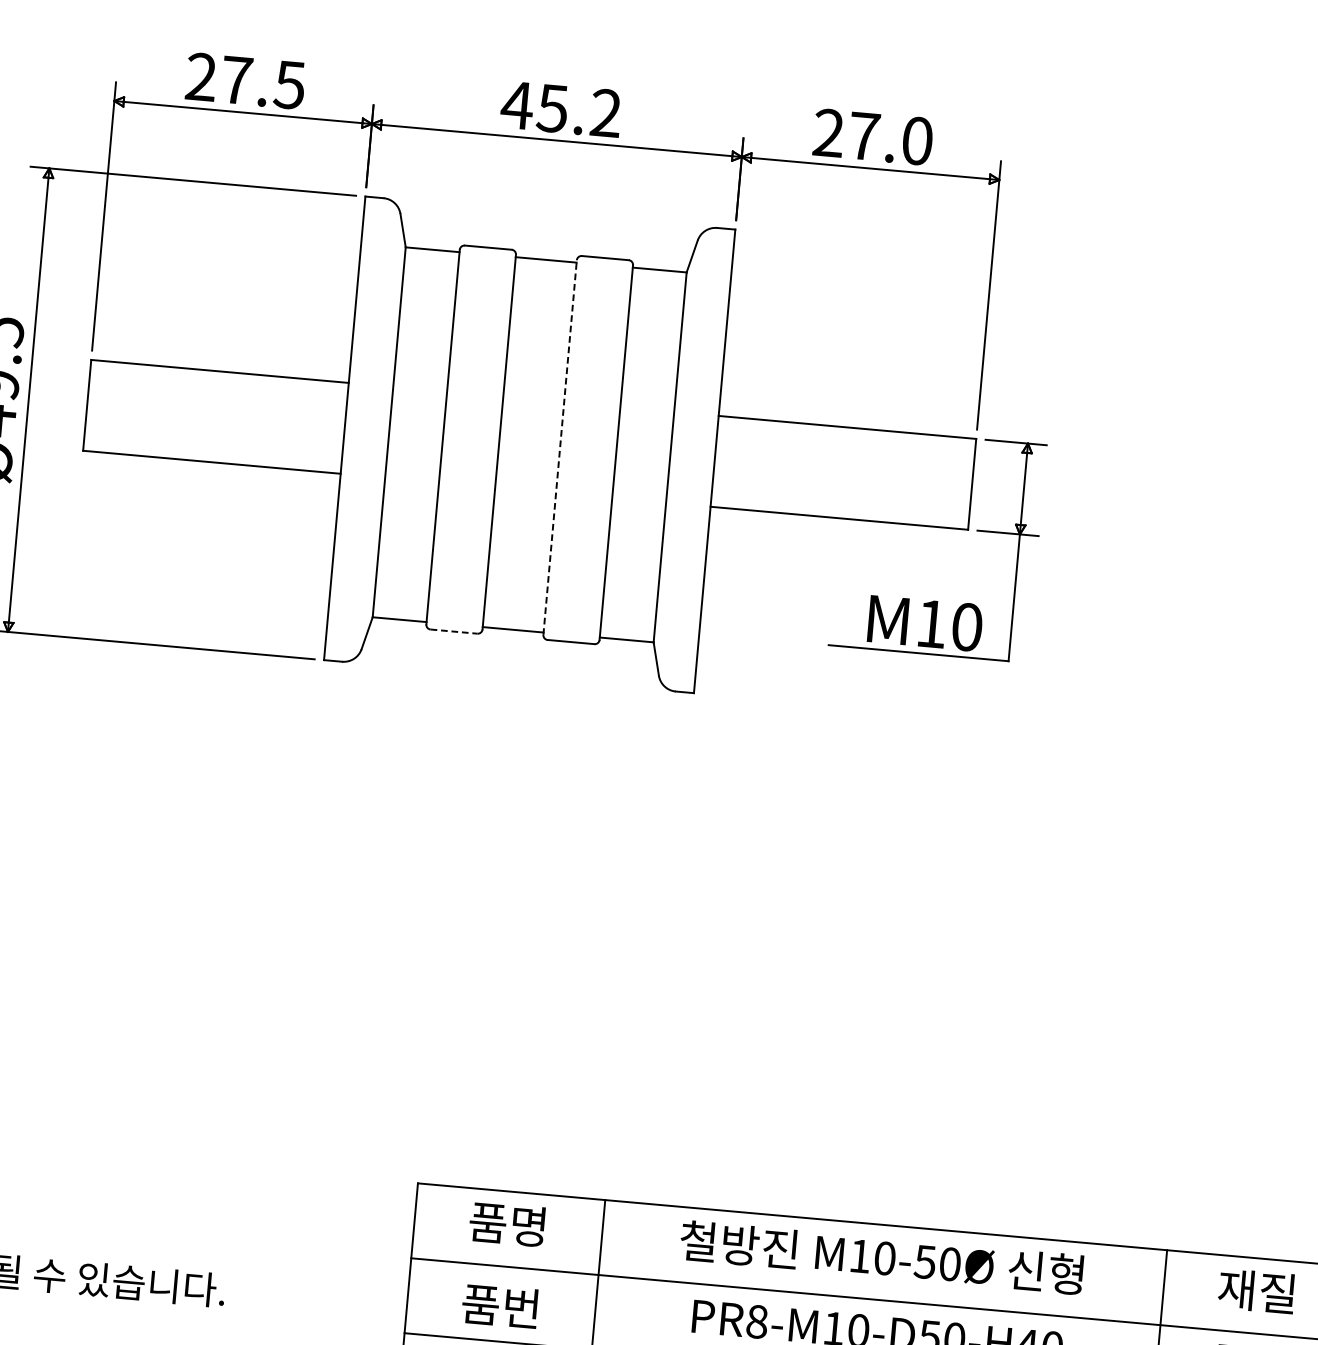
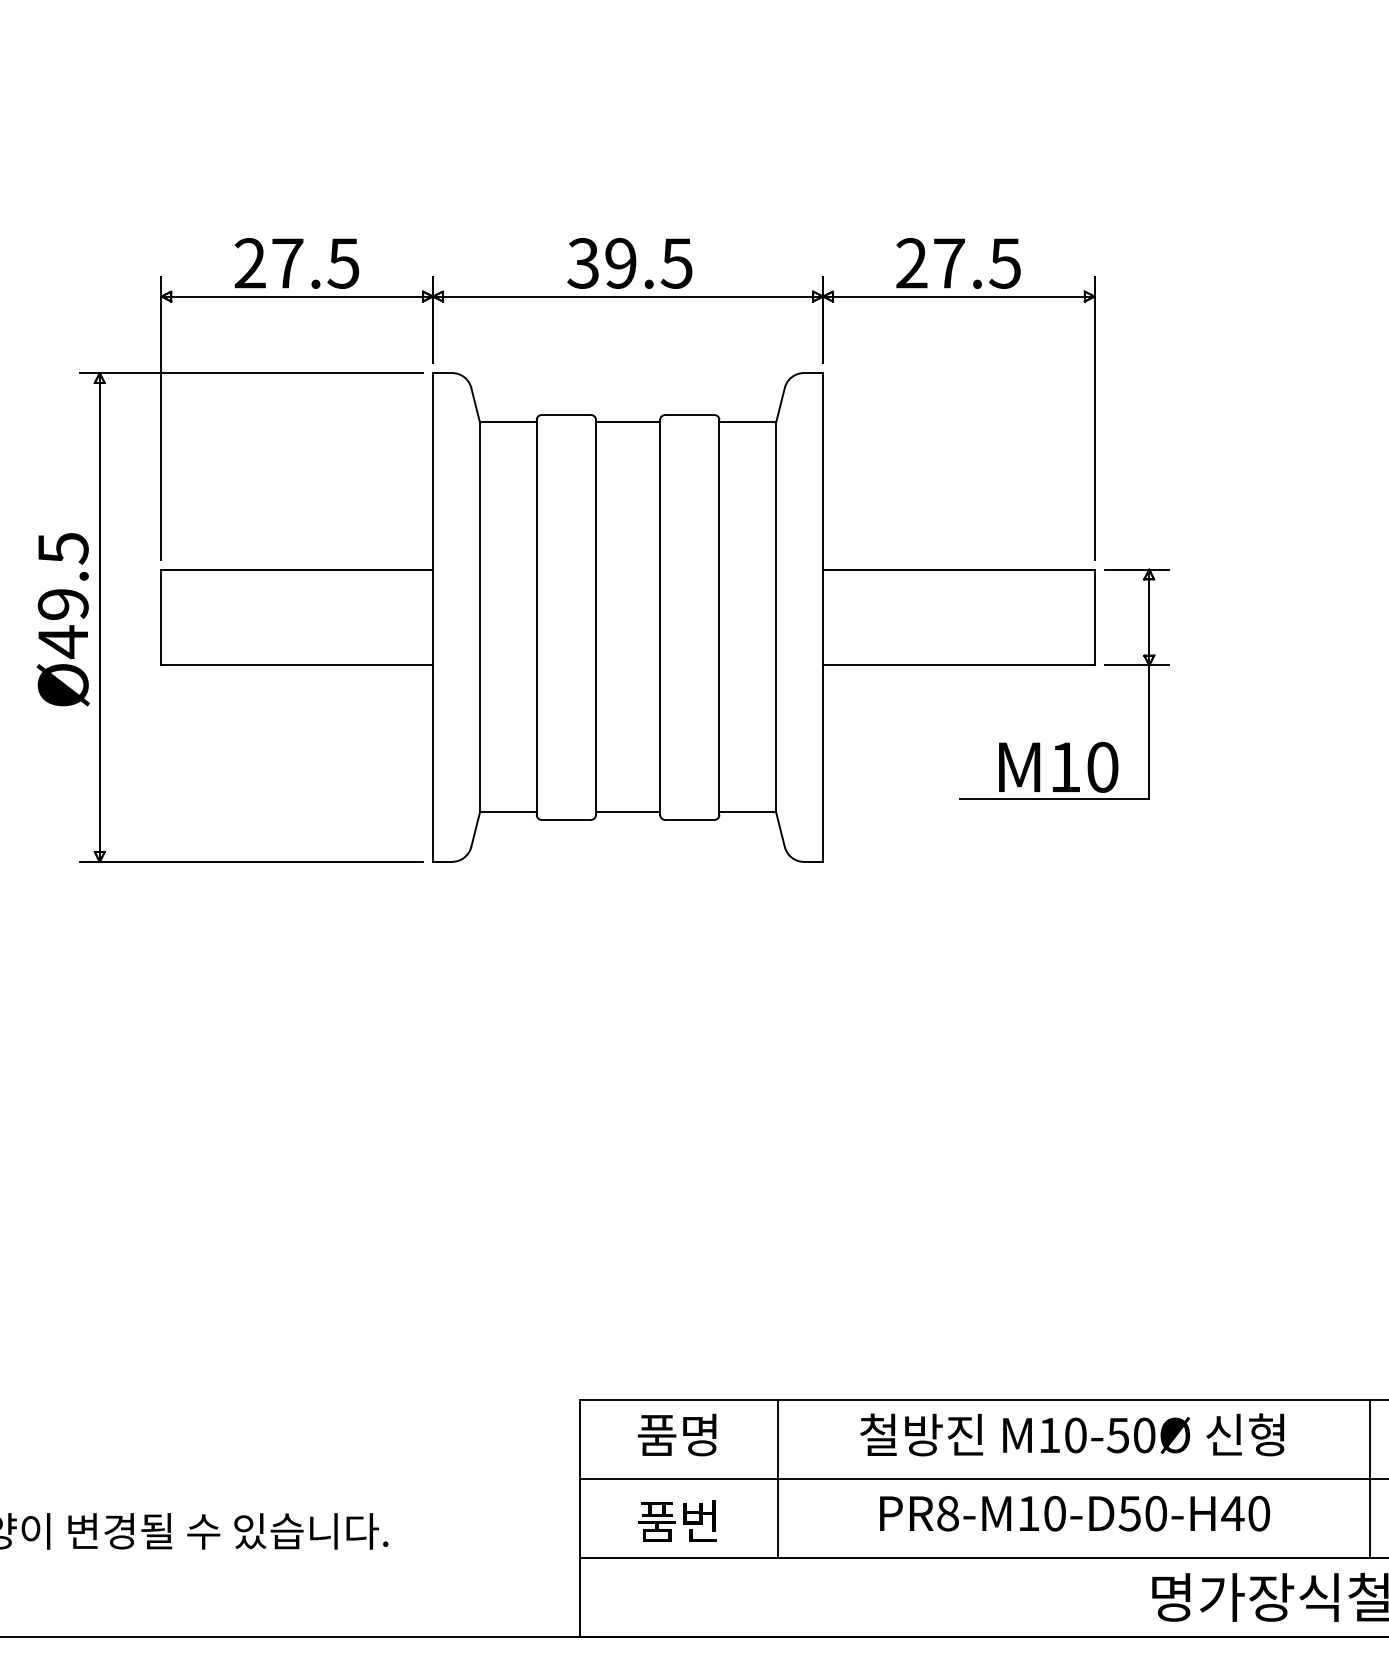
text: (561, 109) -> (629, 263), 45.2 -> 39.5
text: (916, 141) -> (1004, 263), 27.0 -> 27.5
line: (560, 446) -> (660, 616), dashed -> solid
line: (454, 631) -> (566, 819), dashed -> solid

